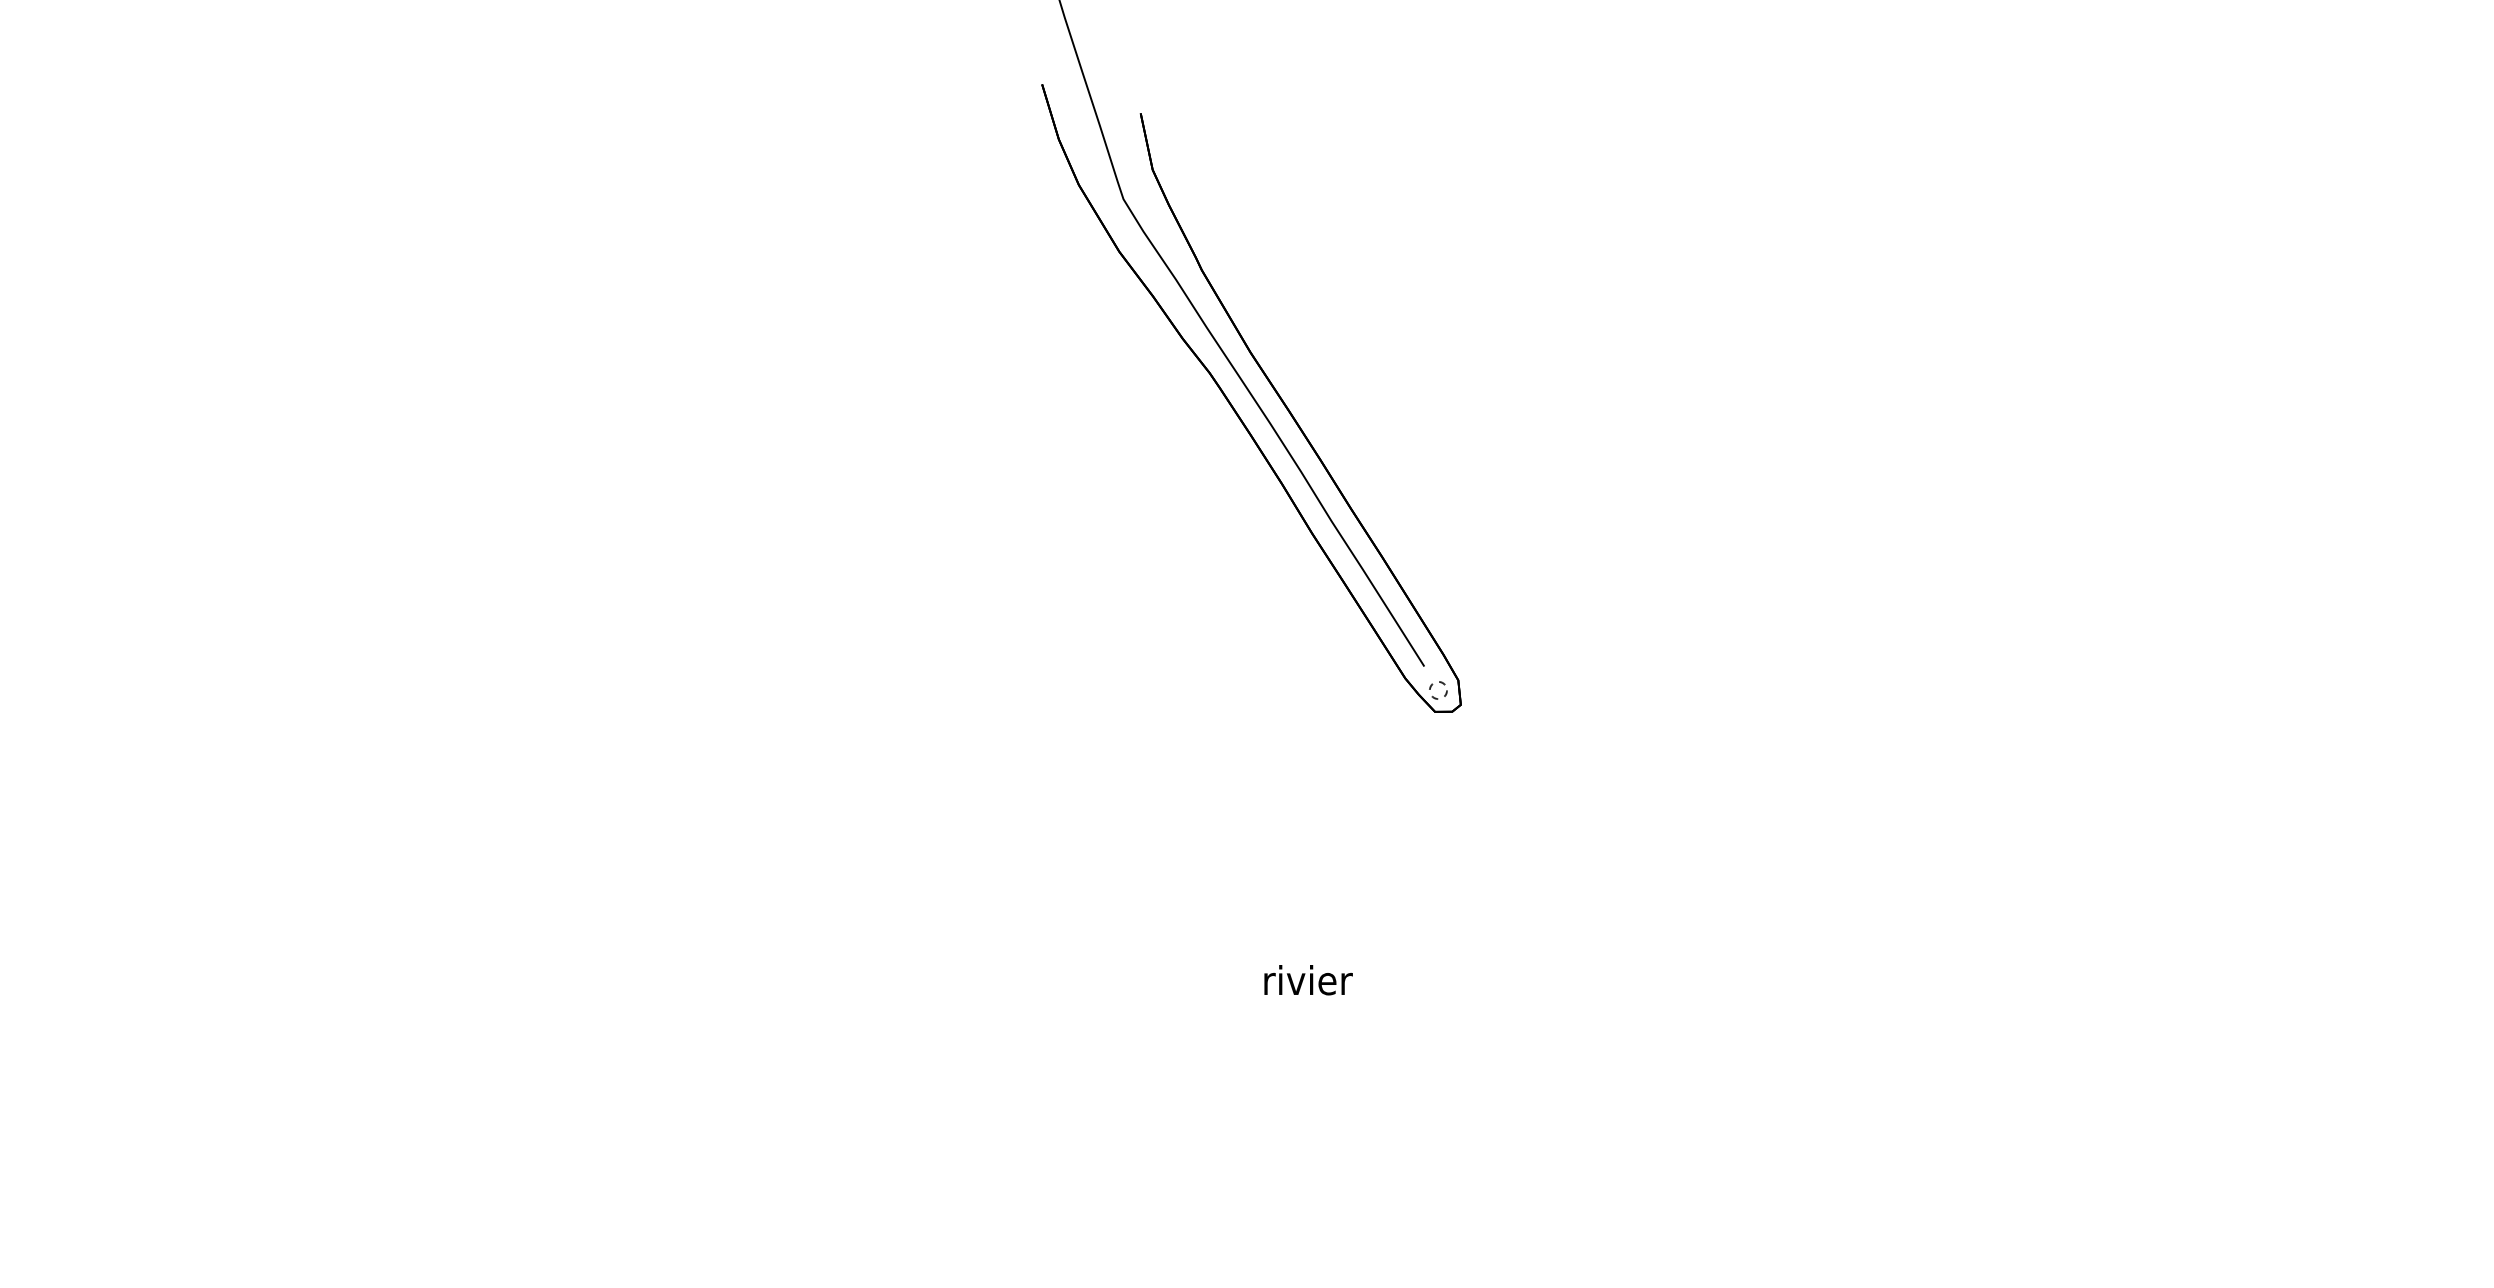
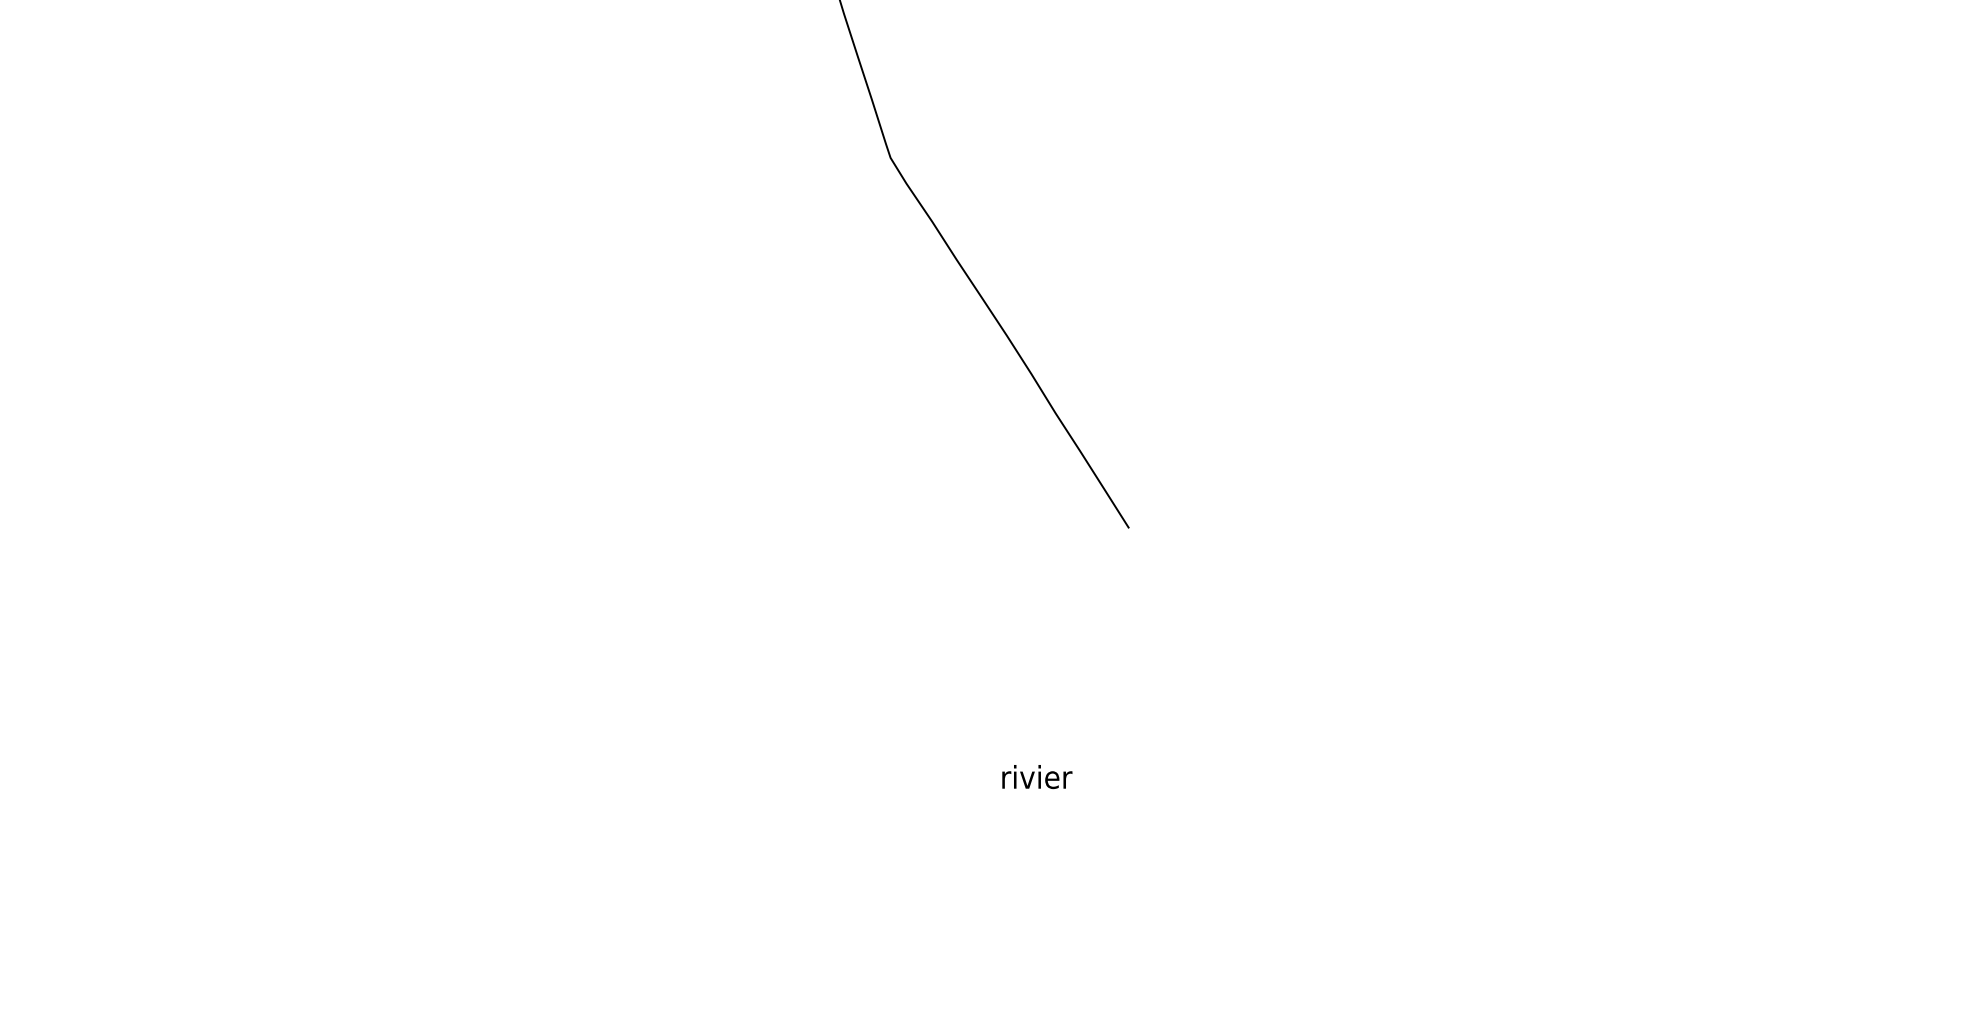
part: (1235, 409) -> (979, 324), removed

